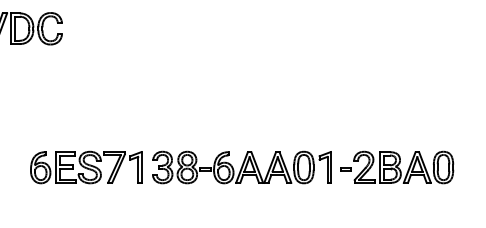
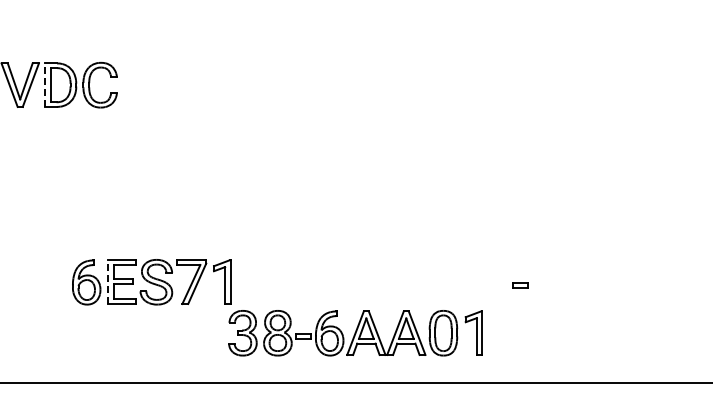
line: (10, 28) -> (44, 85), solid -> dashed
line: (56, 167) -> (108, 282), solid -> dashed
part: (242, 167) -> (355, 333), moved
part: (403, 167) -> (601, 282), removed

